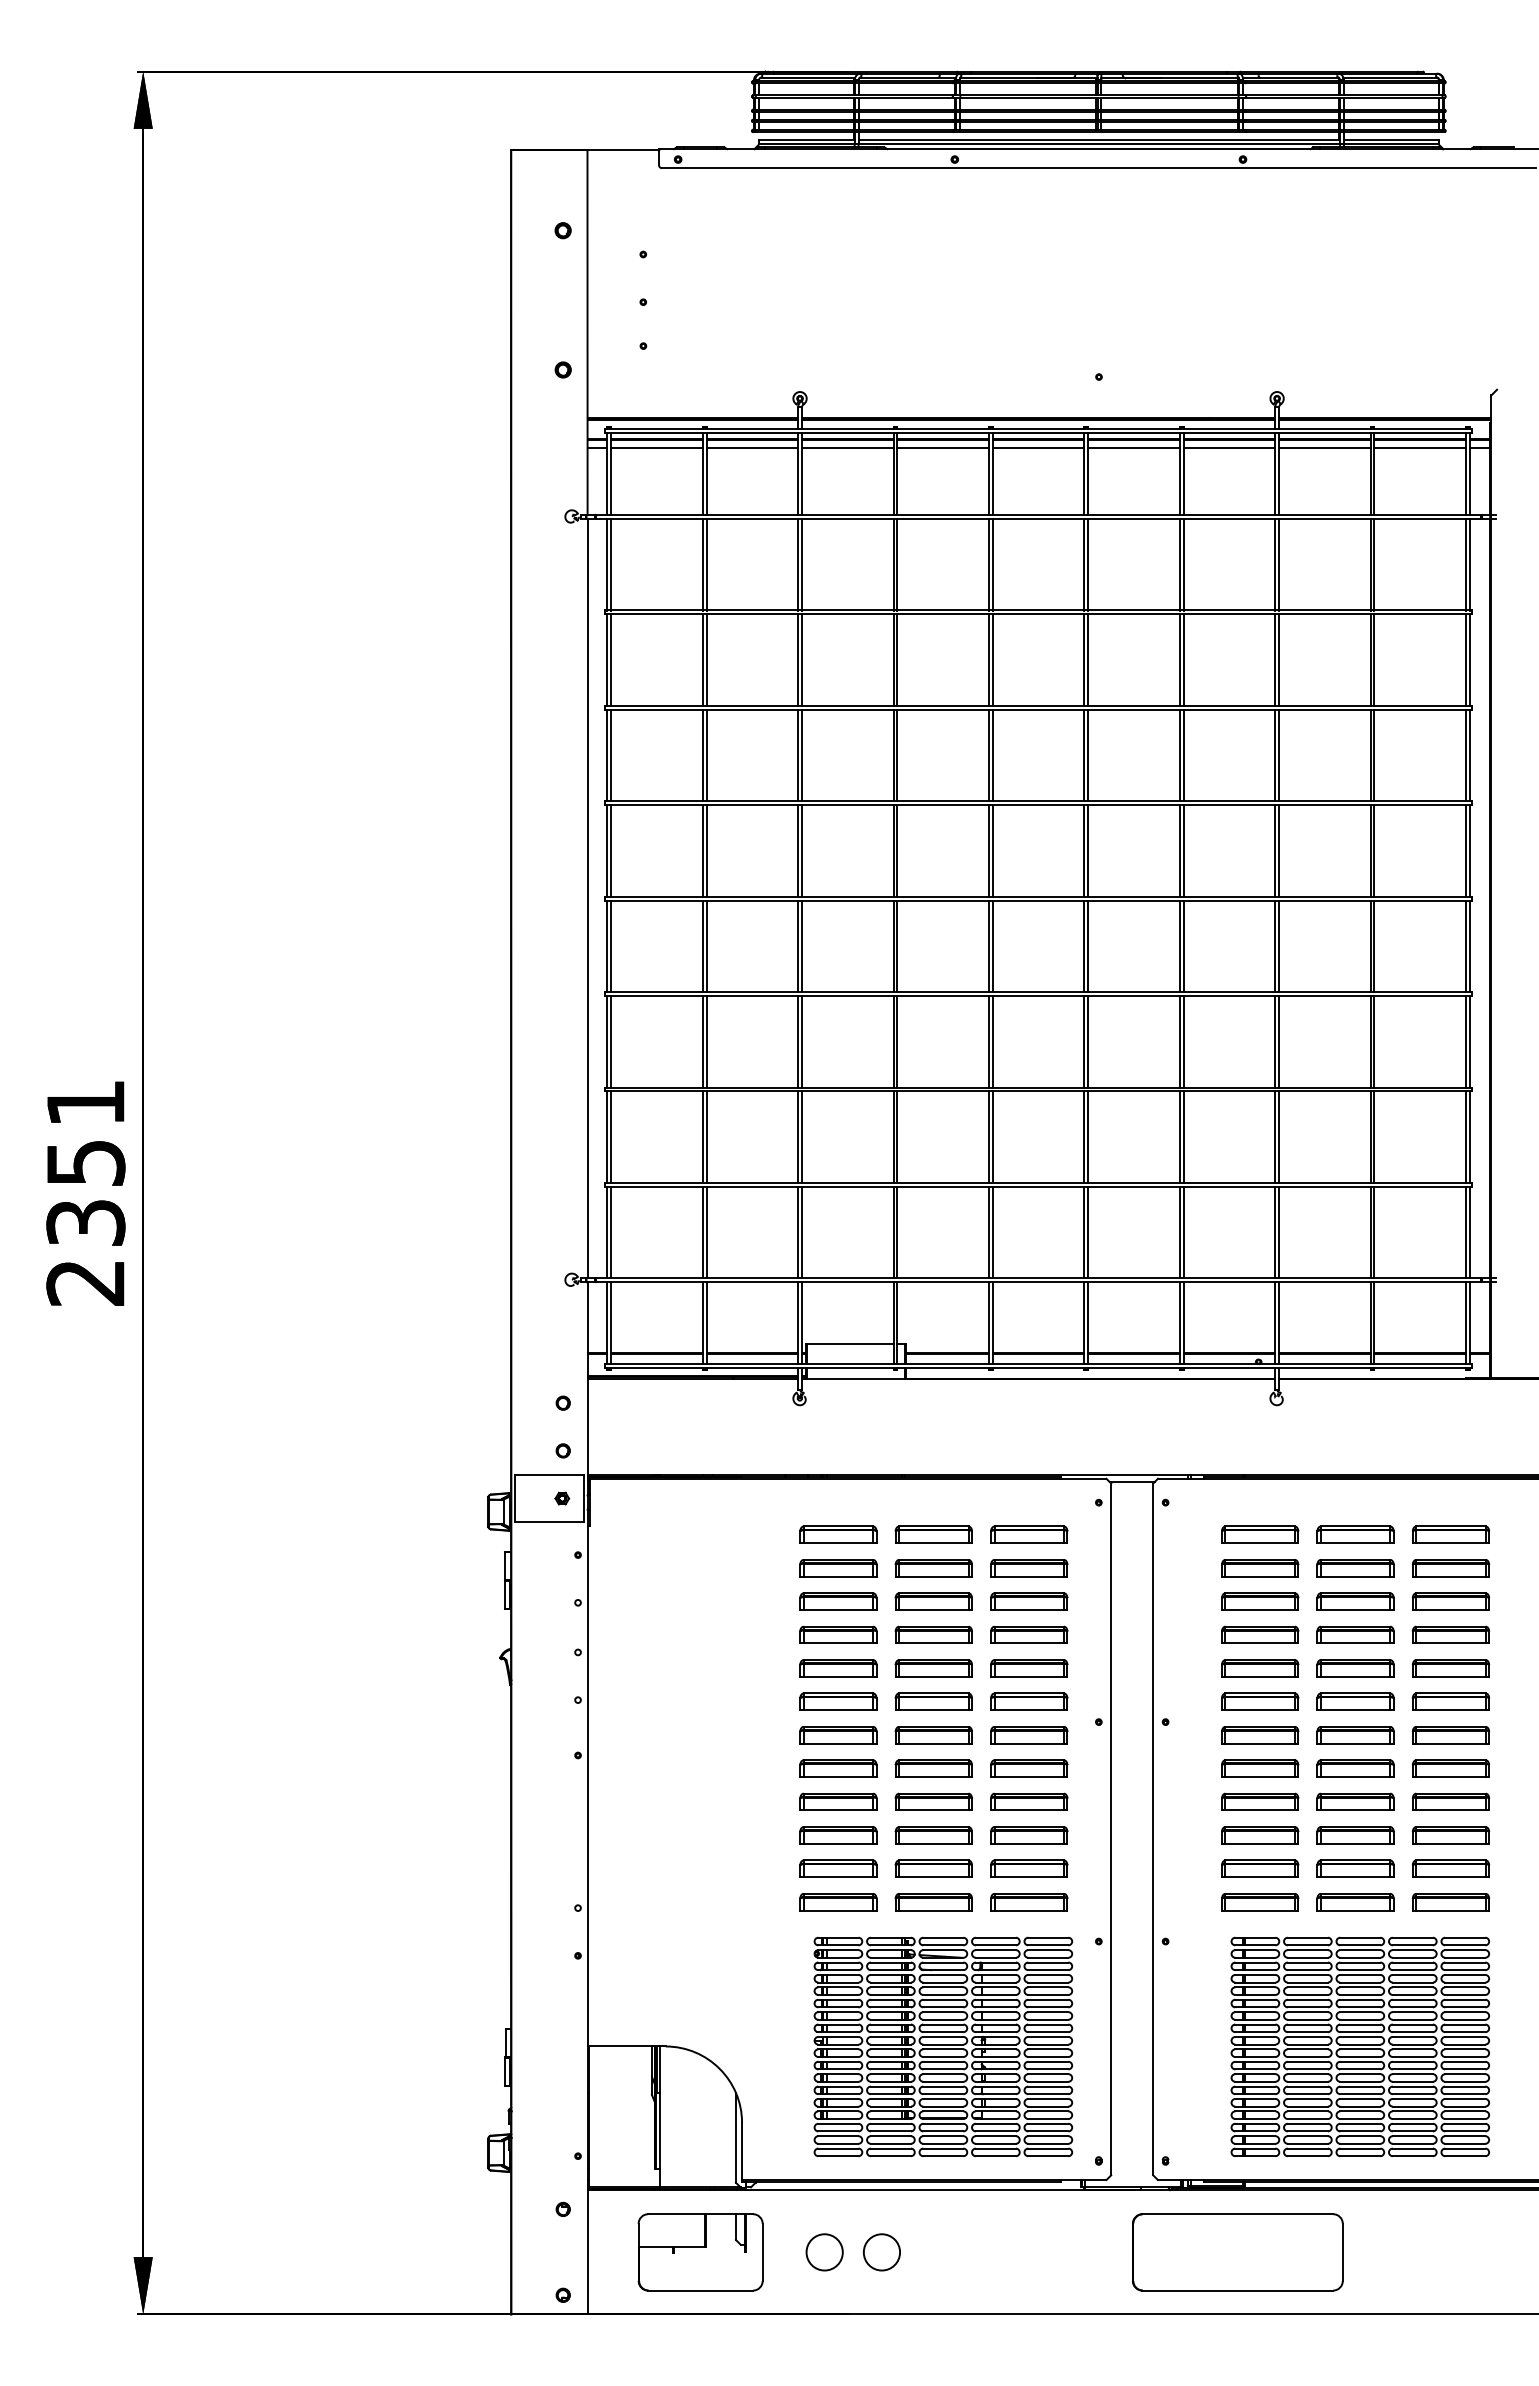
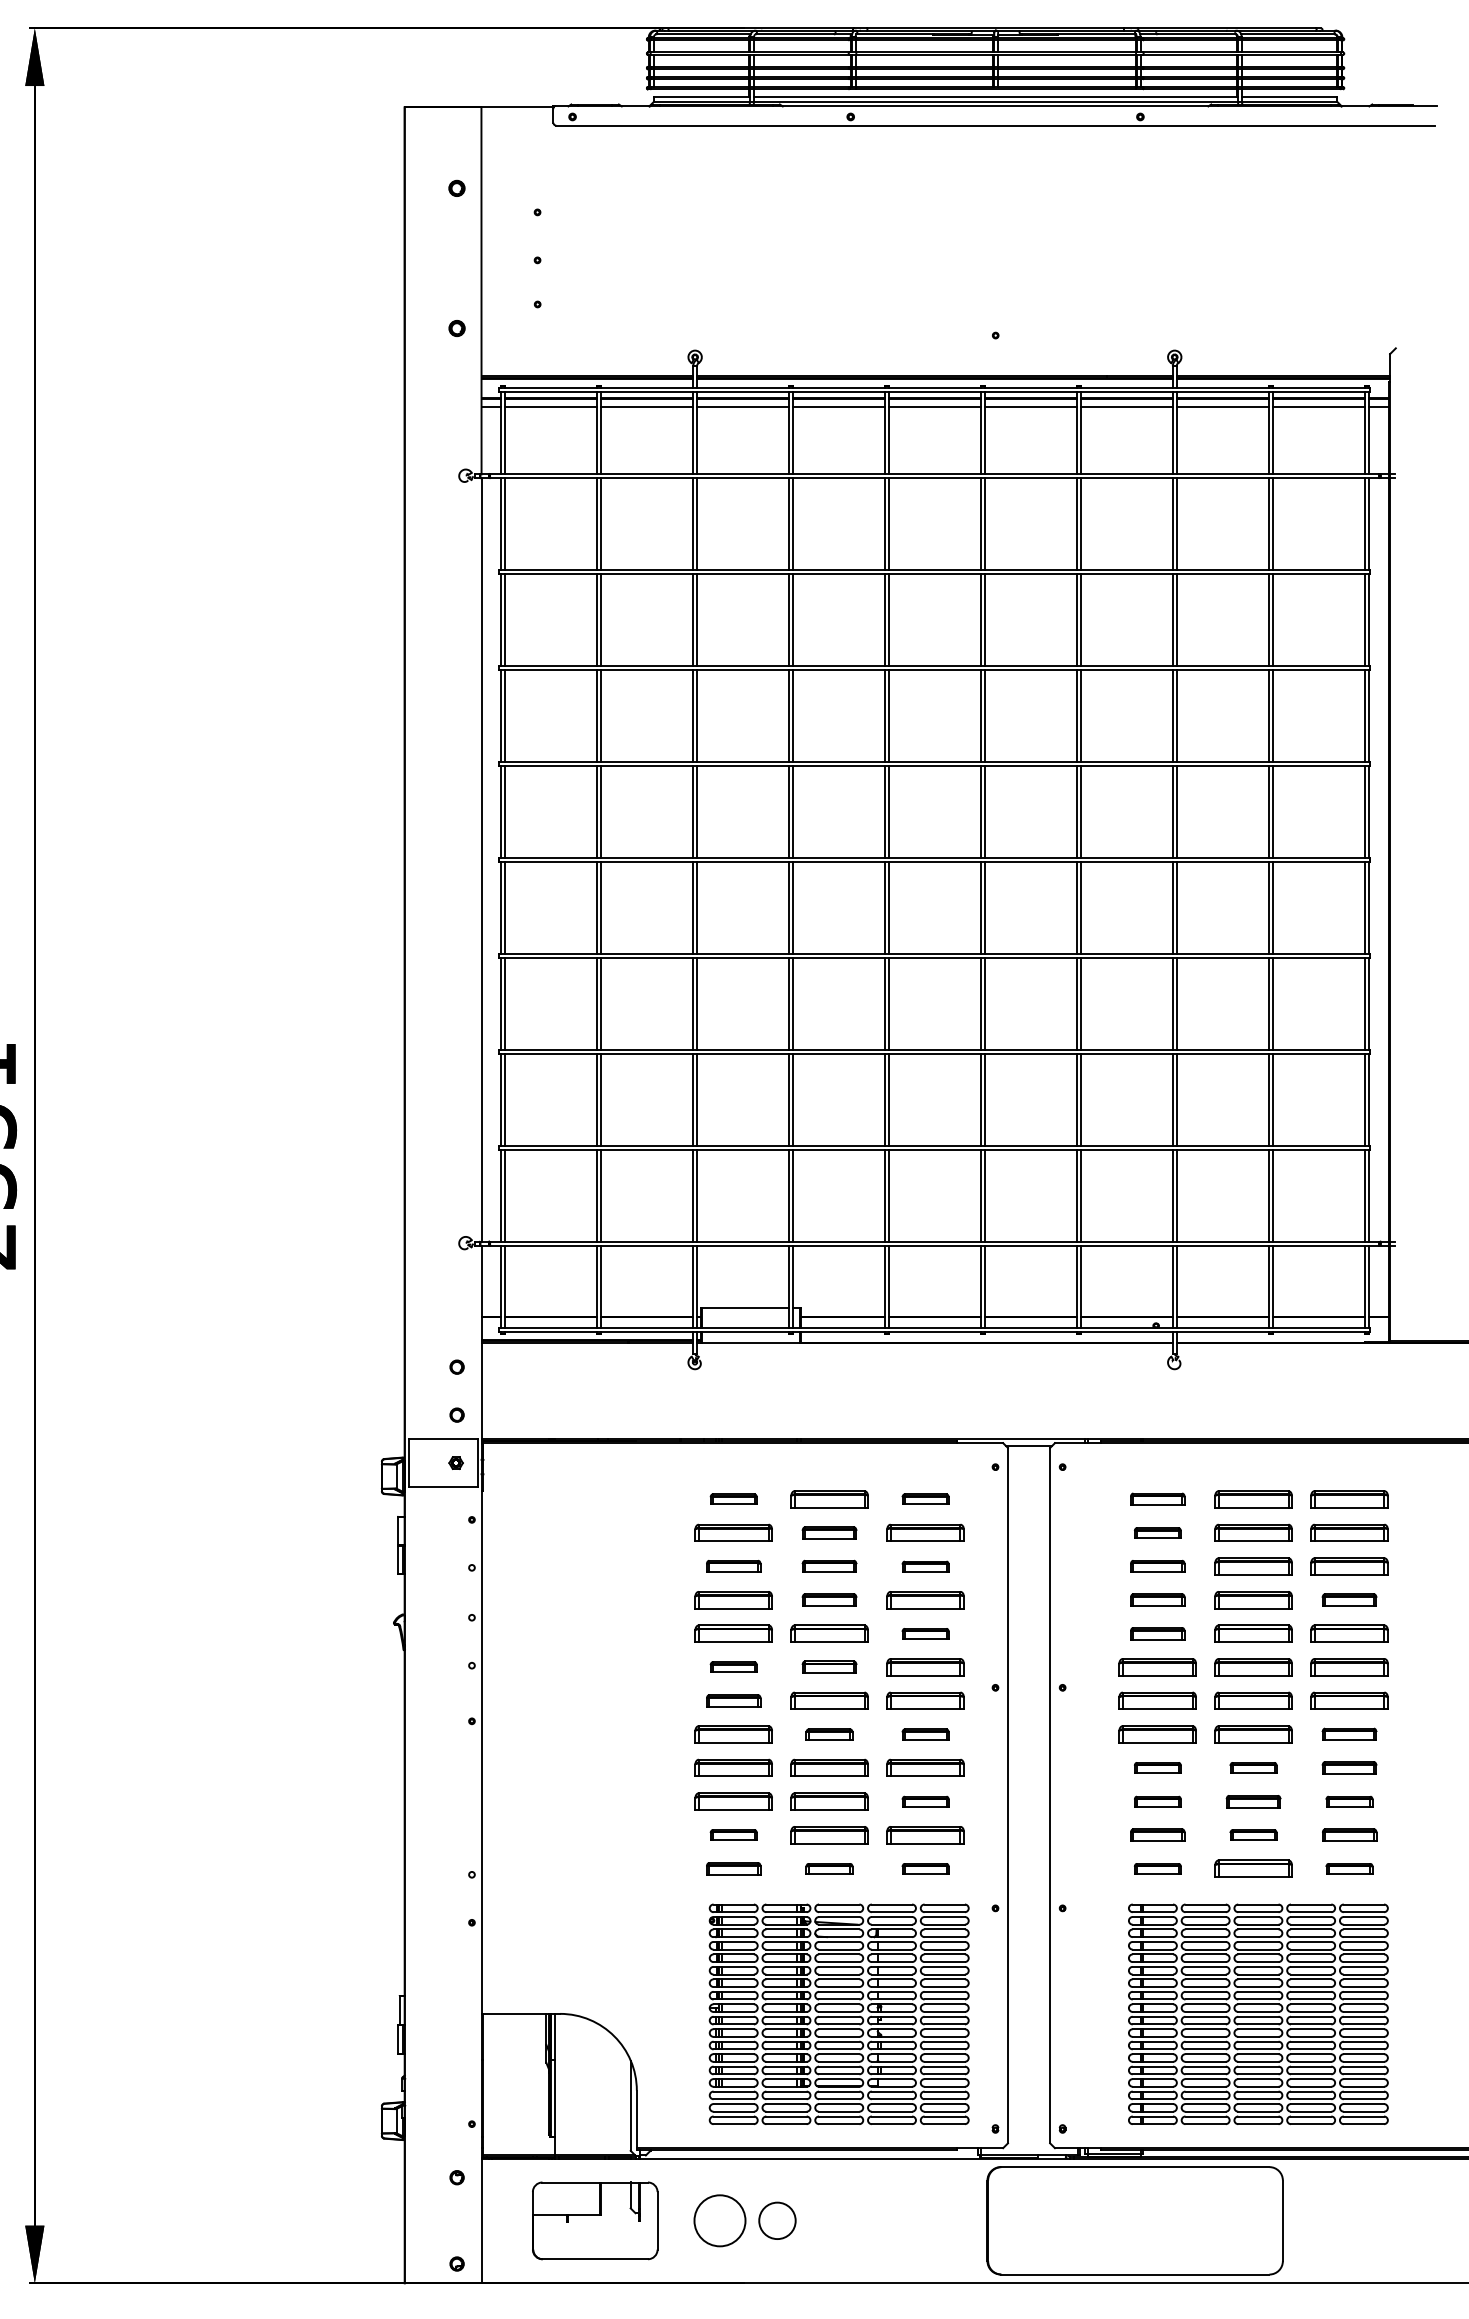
part: (838, 1534) -> (733, 1499), size x0.6
part: (1029, 1534) -> (925, 1499), size x0.6
part: (1260, 1534) -> (1158, 1499), size x0.7
part: (933, 1568) -> (829, 1533), size x0.7
part: (1260, 1568) -> (1158, 1533), size x0.6
part: (838, 1601) -> (733, 1566), size x0.7
part: (933, 1601) -> (829, 1566), size x0.7
part: (1029, 1601) -> (925, 1566), size x0.6
part: (1260, 1601) -> (1158, 1566), size x0.7
part: (933, 1634) -> (829, 1599), size x0.7
part: (1260, 1634) -> (1158, 1599), size x0.7
part: (1450, 1634) -> (1349, 1599), size x0.7
part: (1029, 1668) -> (925, 1633), size x0.6
part: (1260, 1668) -> (1158, 1633), size x0.7
part: (838, 1701) -> (733, 1667), size x0.6
part: (933, 1701) -> (829, 1667), size x0.7
part: (838, 1735) -> (733, 1701), size x0.7
part: (933, 1768) -> (829, 1734), size x0.6
part: (1029, 1768) -> (925, 1734), size x0.6
part: (1450, 1768) -> (1349, 1734), size x0.7
part: (1260, 1801) -> (1158, 1767), size x0.6
part: (1355, 1801) -> (1253, 1767), size x0.6
part: (1450, 1801) -> (1349, 1767), size x0.7
part: (1029, 1835) -> (925, 1801), size x0.6
part: (1260, 1835) -> (1158, 1801), size x0.6
part: (1355, 1835) -> (1253, 1801), size x0.7
part: (1450, 1835) -> (1349, 1801), size x0.6
part: (838, 1868) -> (733, 1834), size x0.6
part: (1260, 1868) -> (1158, 1834), size x0.7
part: (1355, 1868) -> (1253, 1834), size x0.6
part: (1451, 1868) -> (1350, 1834), size x0.7
part: (838, 1902) -> (733, 1869), size x0.7
part: (933, 1902) -> (829, 1869), size x0.6
part: (1029, 1902) -> (925, 1869), size x0.6
part: (1260, 1902) -> (1158, 1869), size x0.6
part: (1450, 1902) -> (1349, 1869), size x0.6
circle: (824, 2252) -> (719, 2220), size x1.4
part: (1237, 2252) -> (1134, 2220), size x1.4

